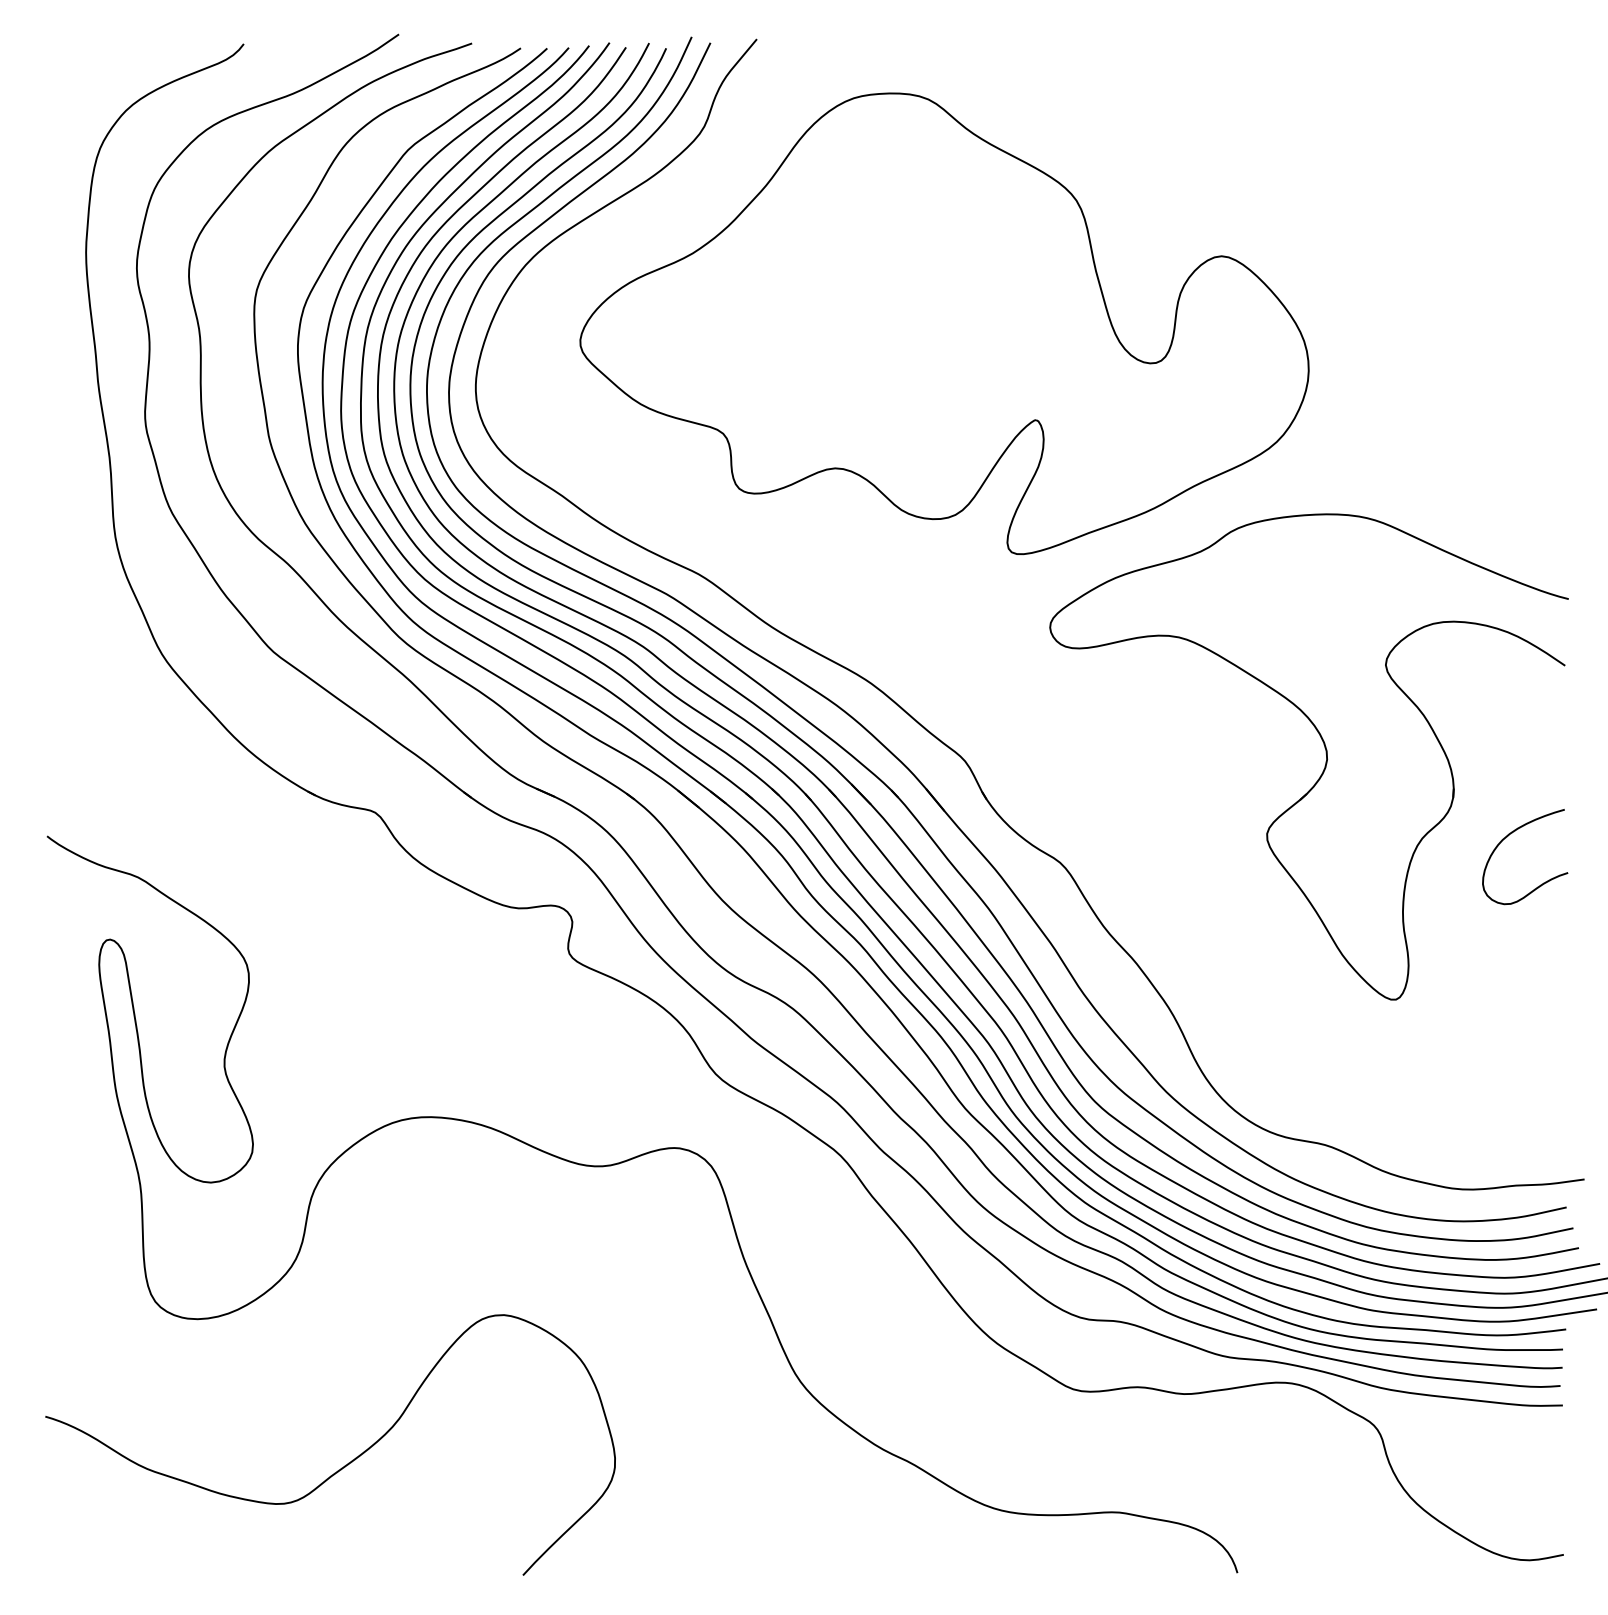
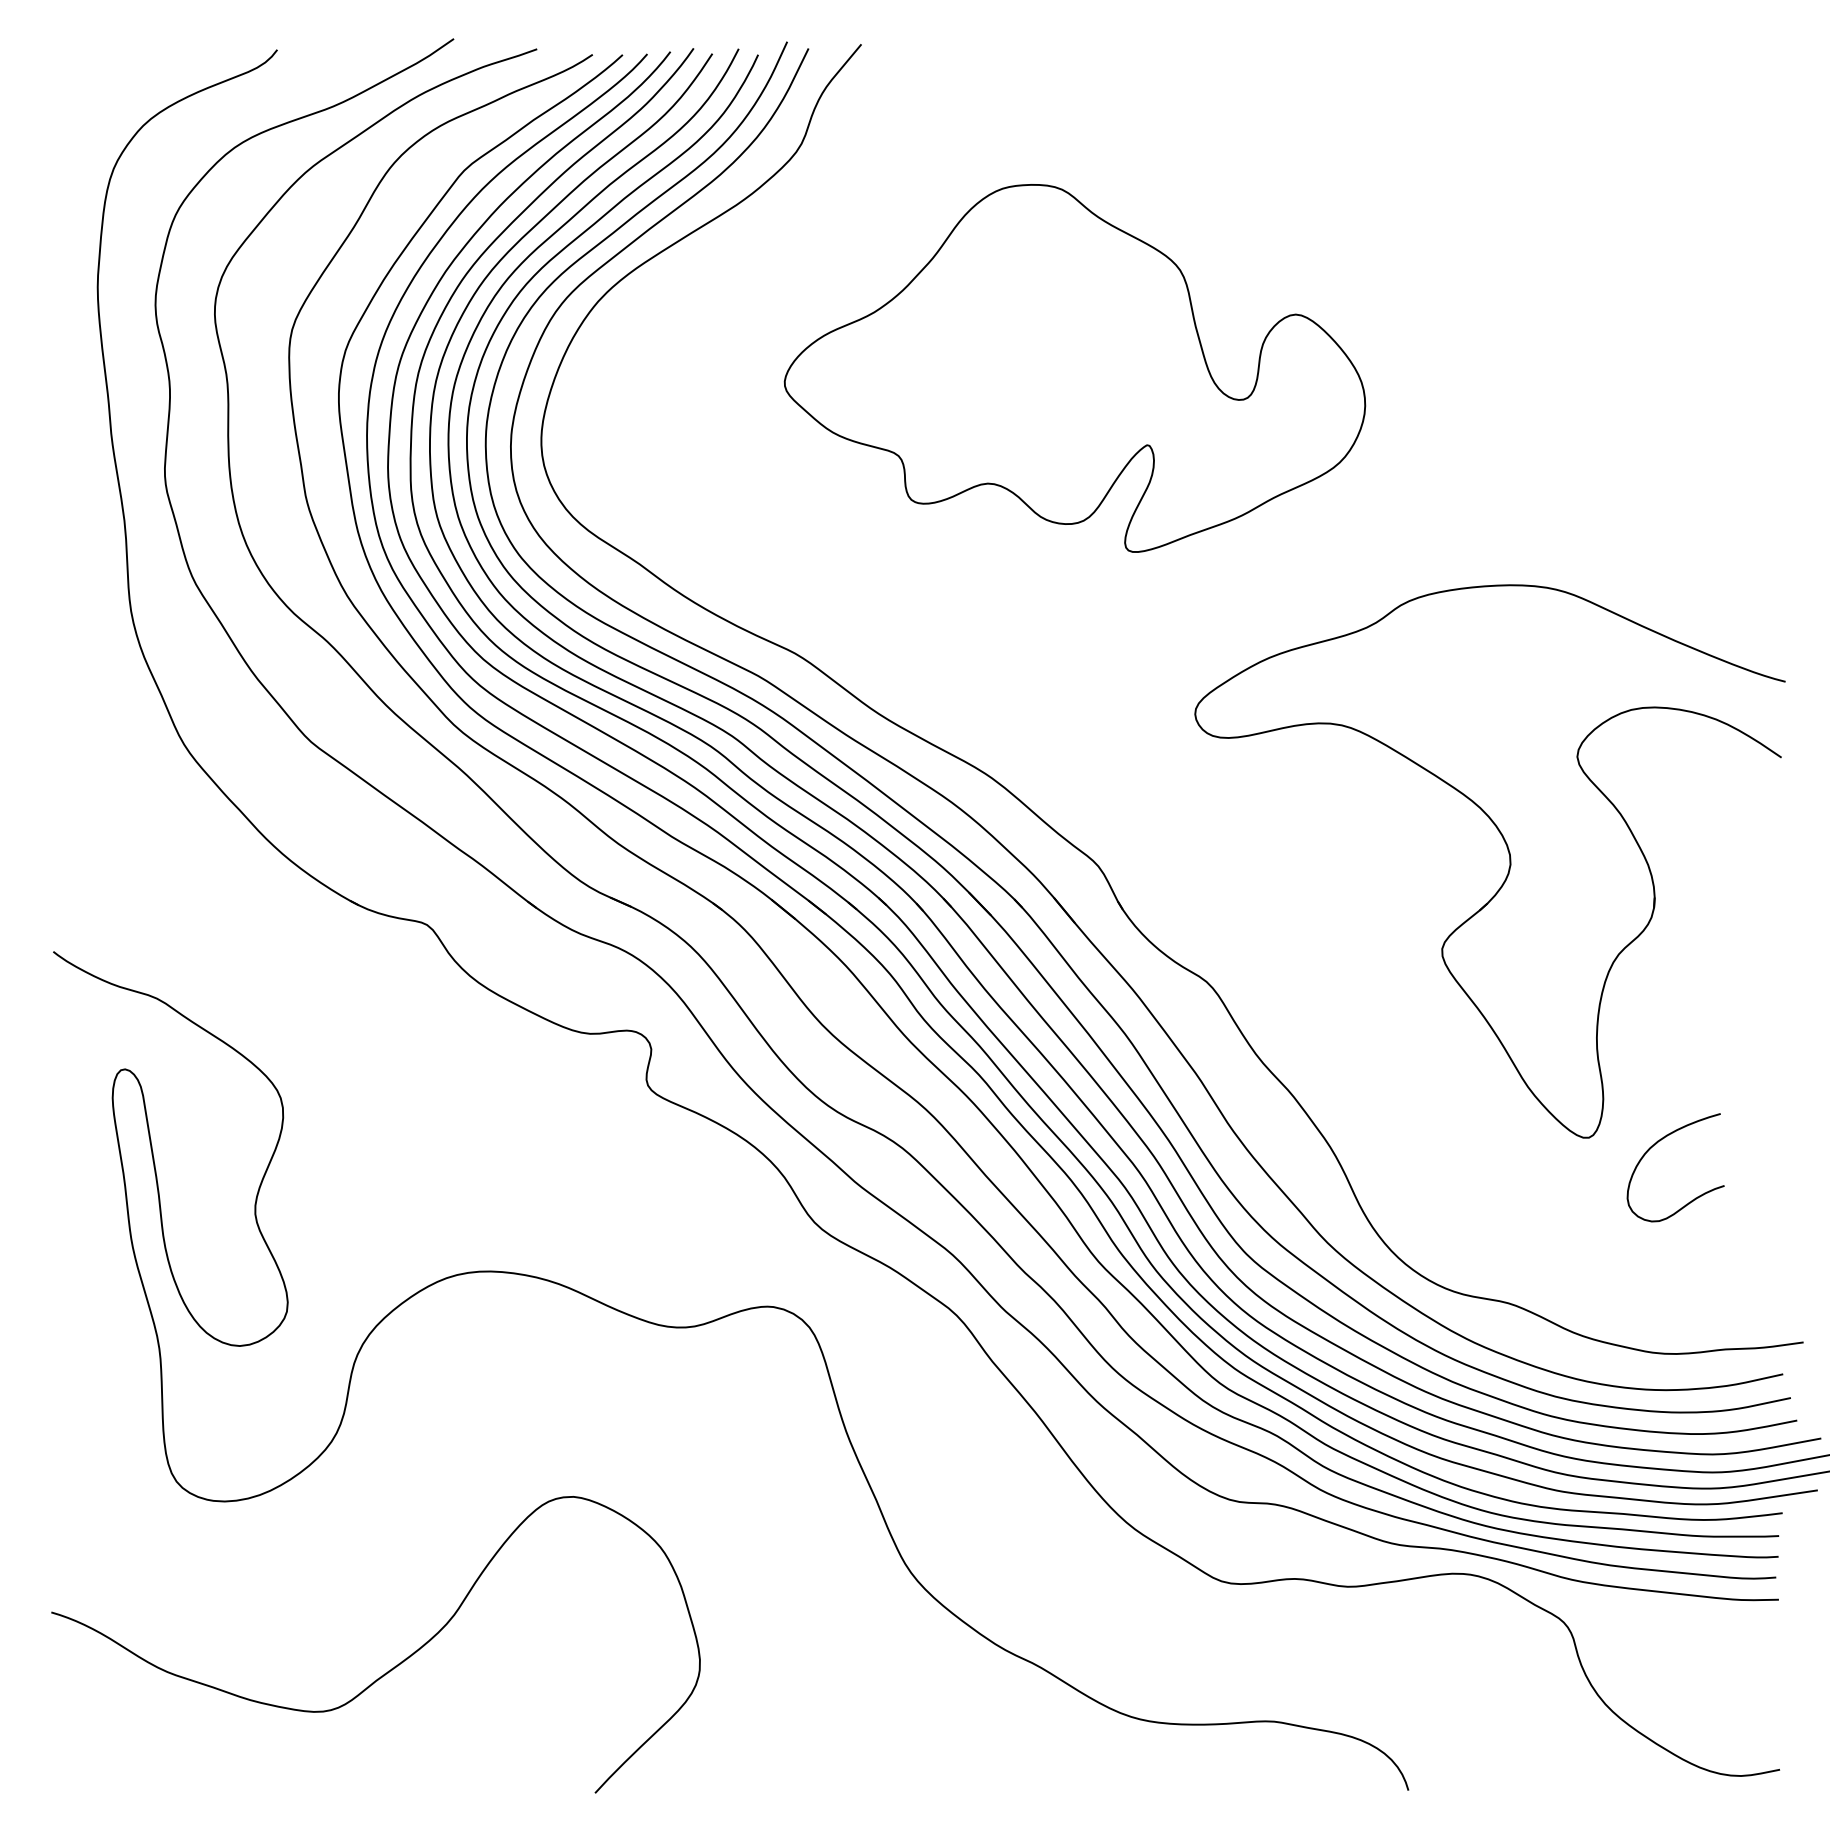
part: (944, 323) -> (1074, 368), size x0.7
curve: (1507, 837) -> (1655, 1145), moved

